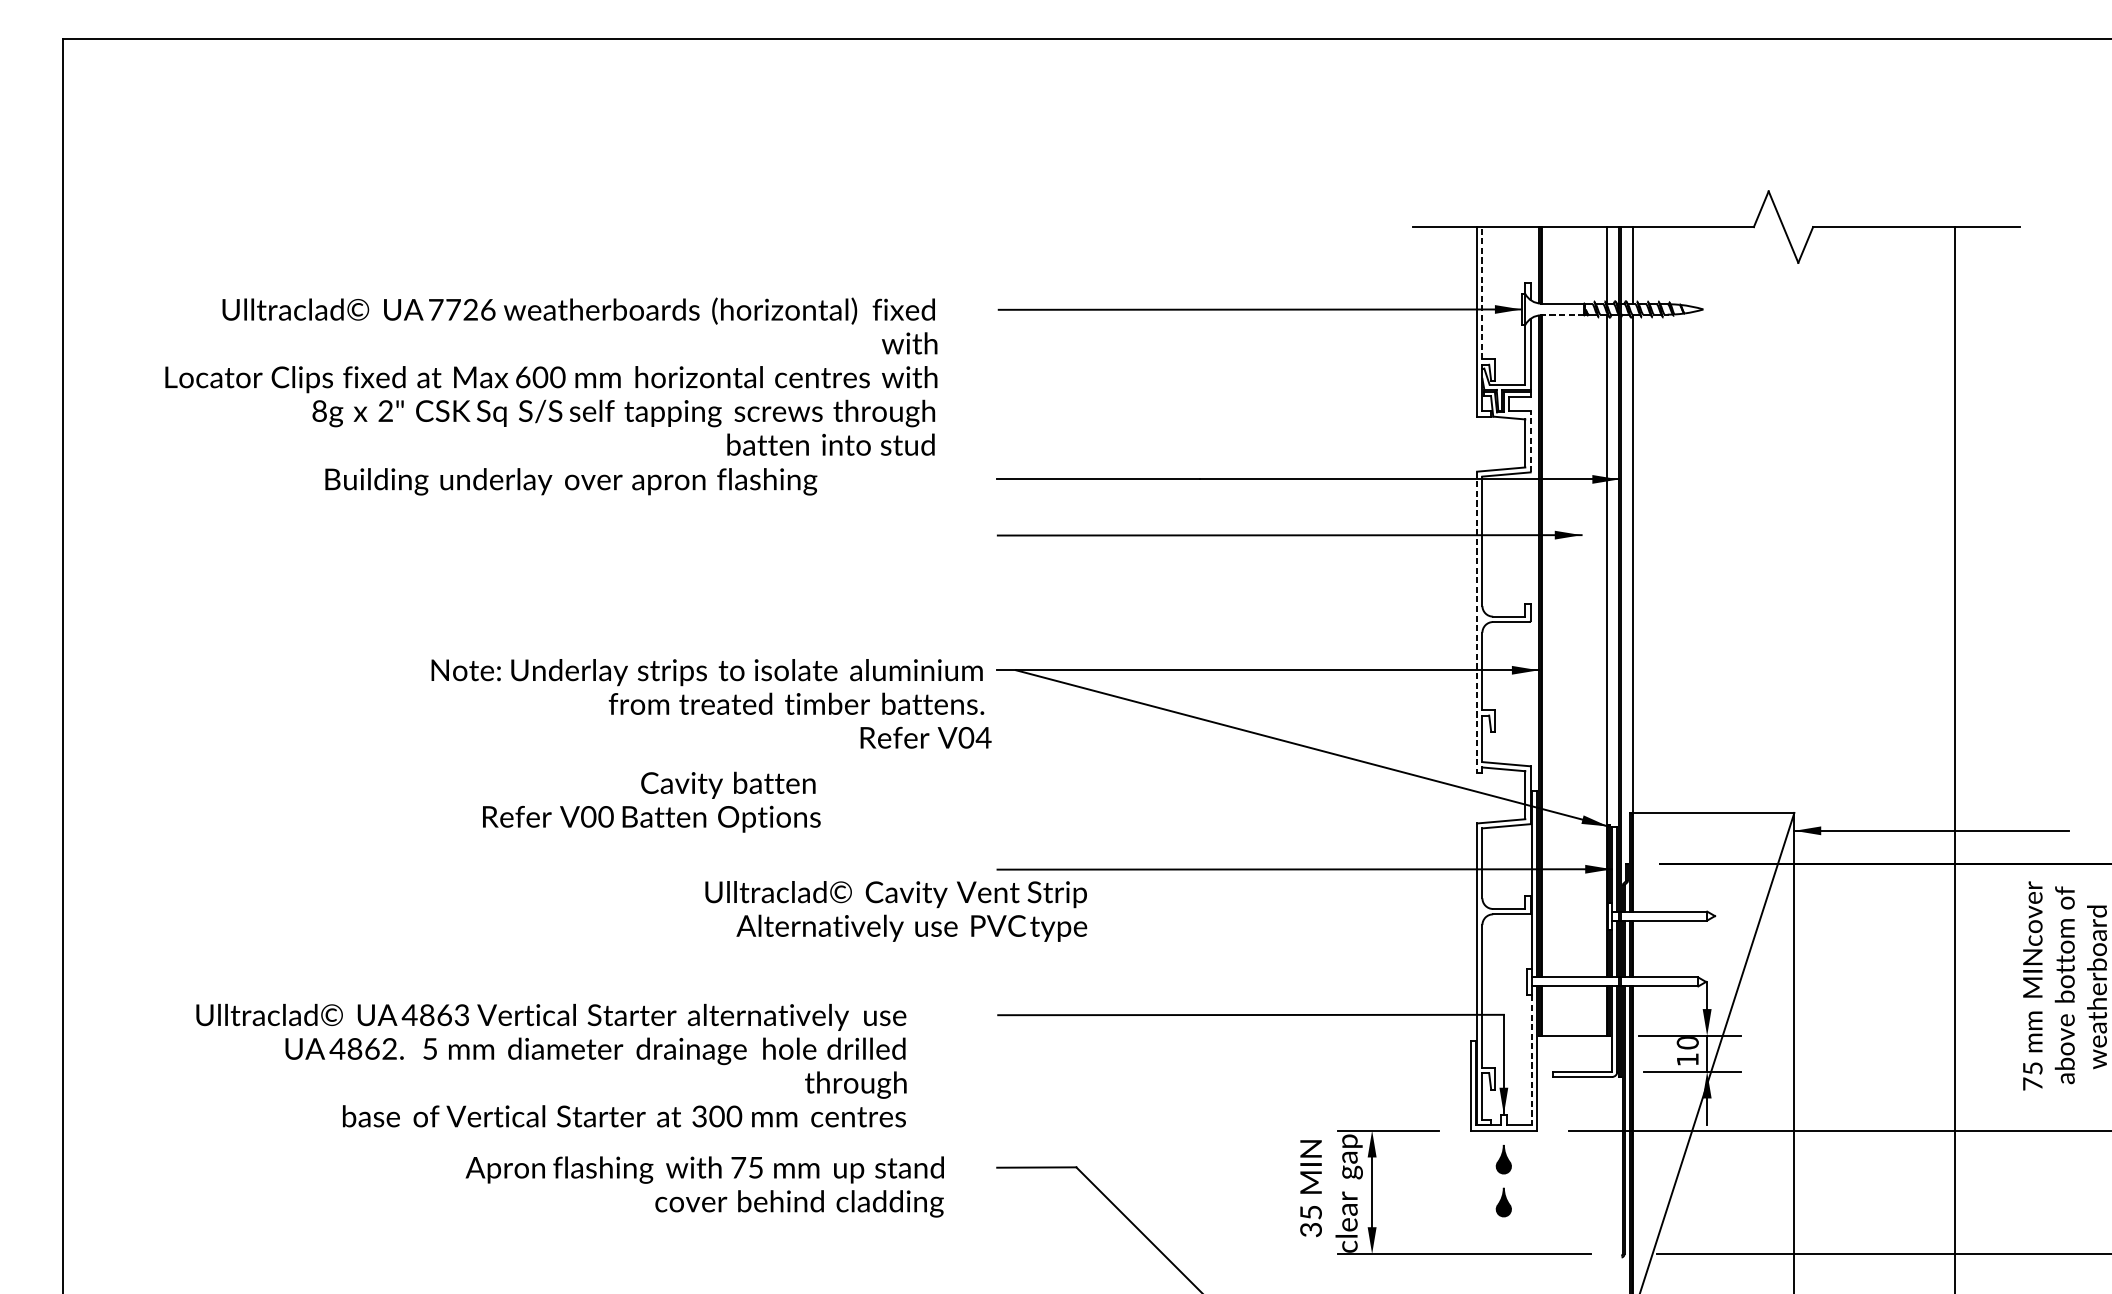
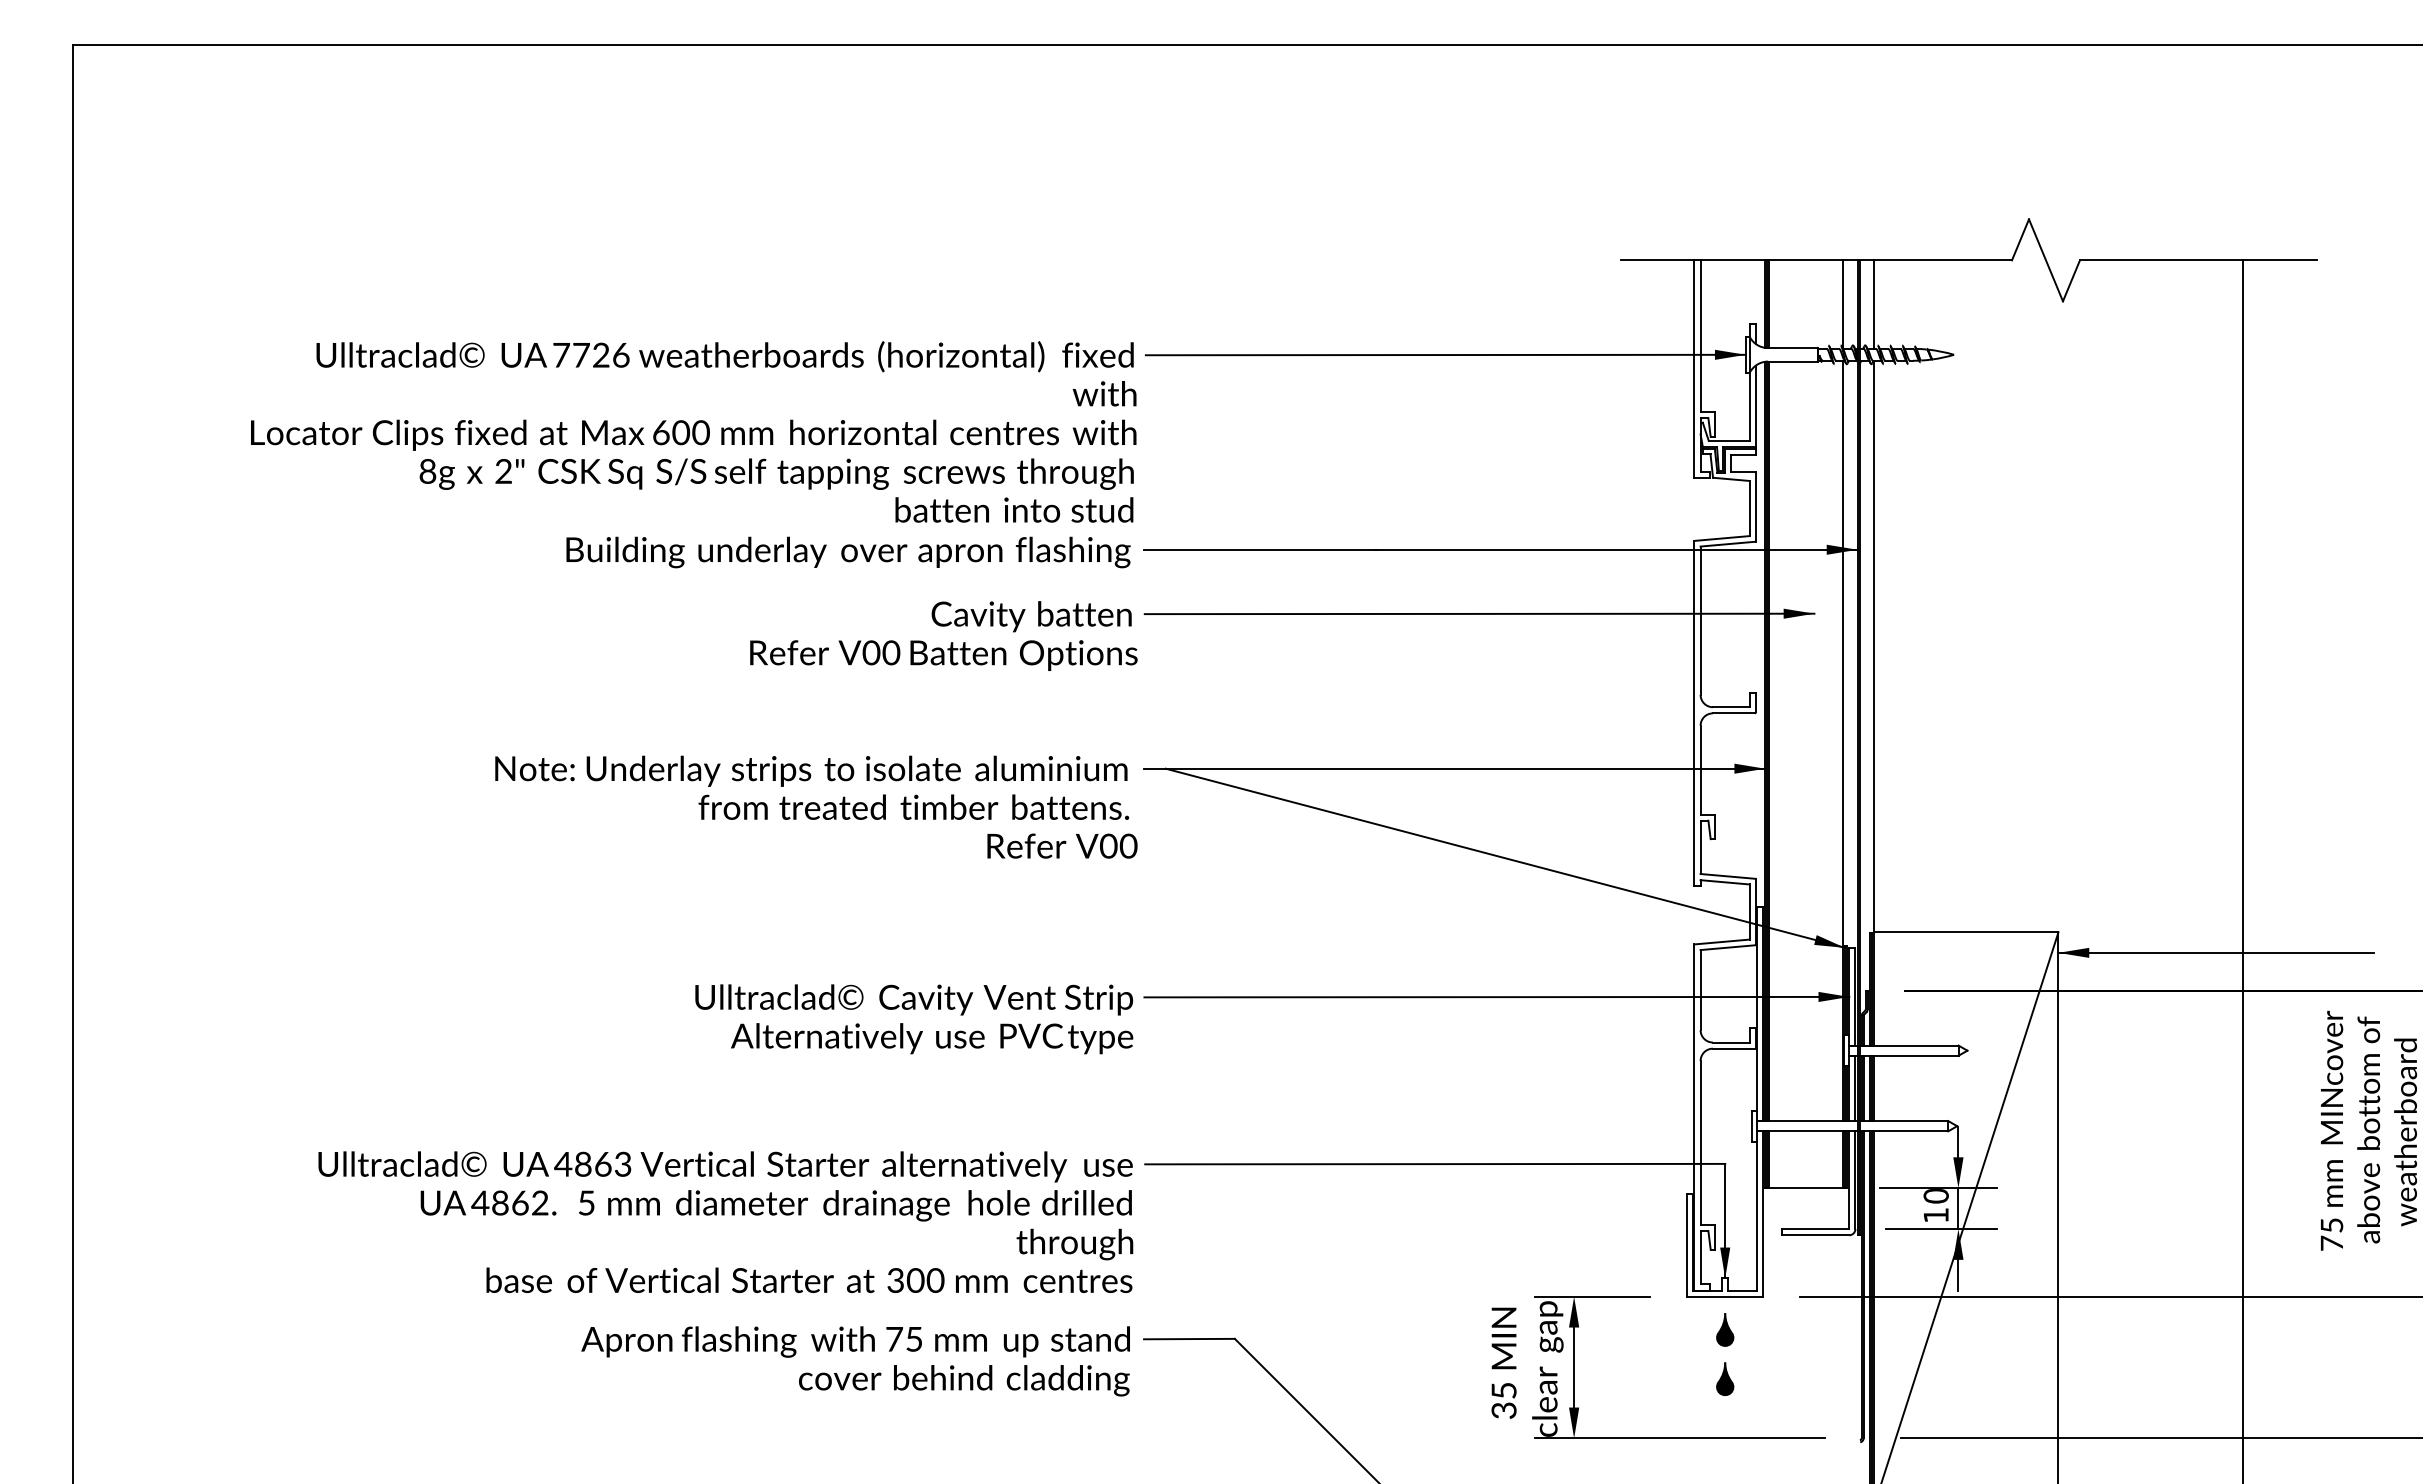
line: (1482, 293) -> (1700, 336), dashed -> solid
line: (1562, 315) -> (1792, 361), dashed -> solid
text: (551, 376) -> (693, 431), moved
line: (1530, 441) -> (1755, 506), dashed -> solid
text: (571, 481) -> (848, 552), moved
line: (1477, 622) -> (1694, 713), dashed -> solid
text: (983, 737) -> (1128, 845), V04 -> V00
text: (651, 801) -> (943, 635), moved
text: (896, 911) -> (914, 1019), moved
line: (1532, 1060) -> (1757, 1216), dashed -> solid
text: (551, 1065) -> (725, 1221), moved
text: (704, 1187) -> (855, 1361), moved

